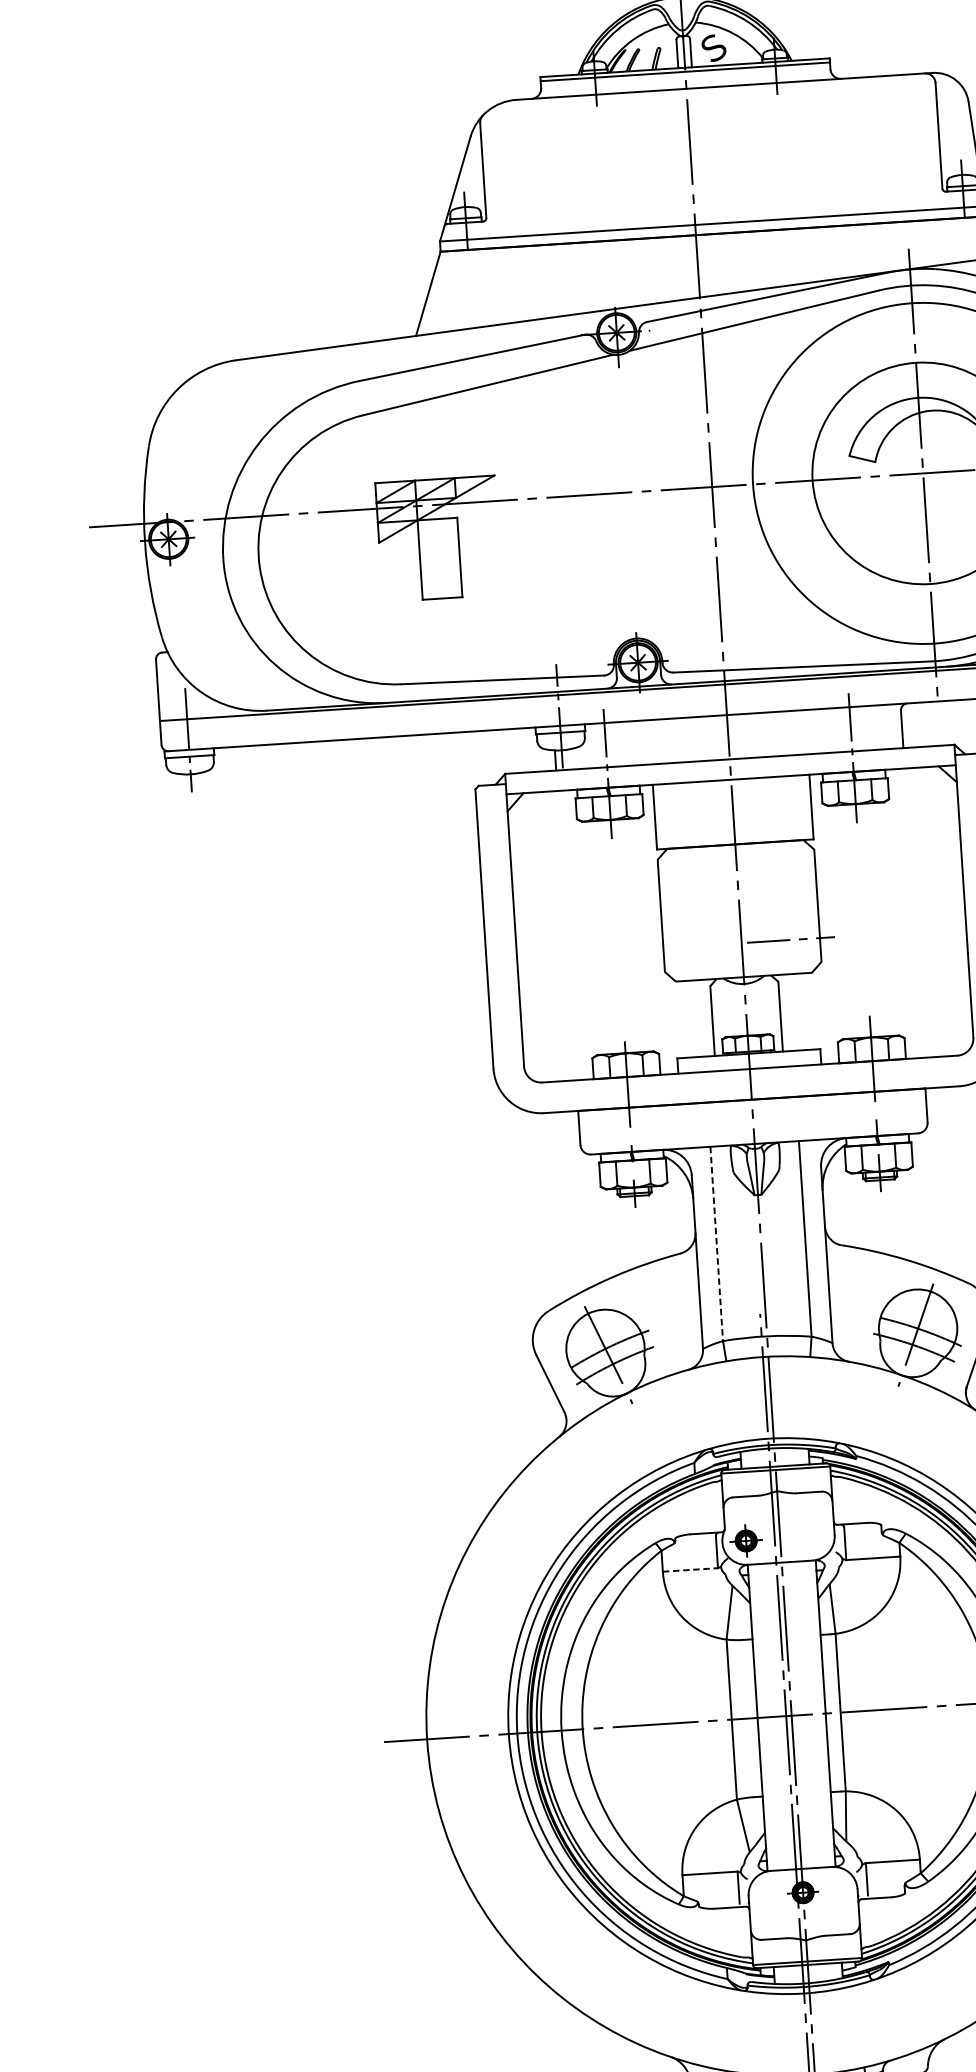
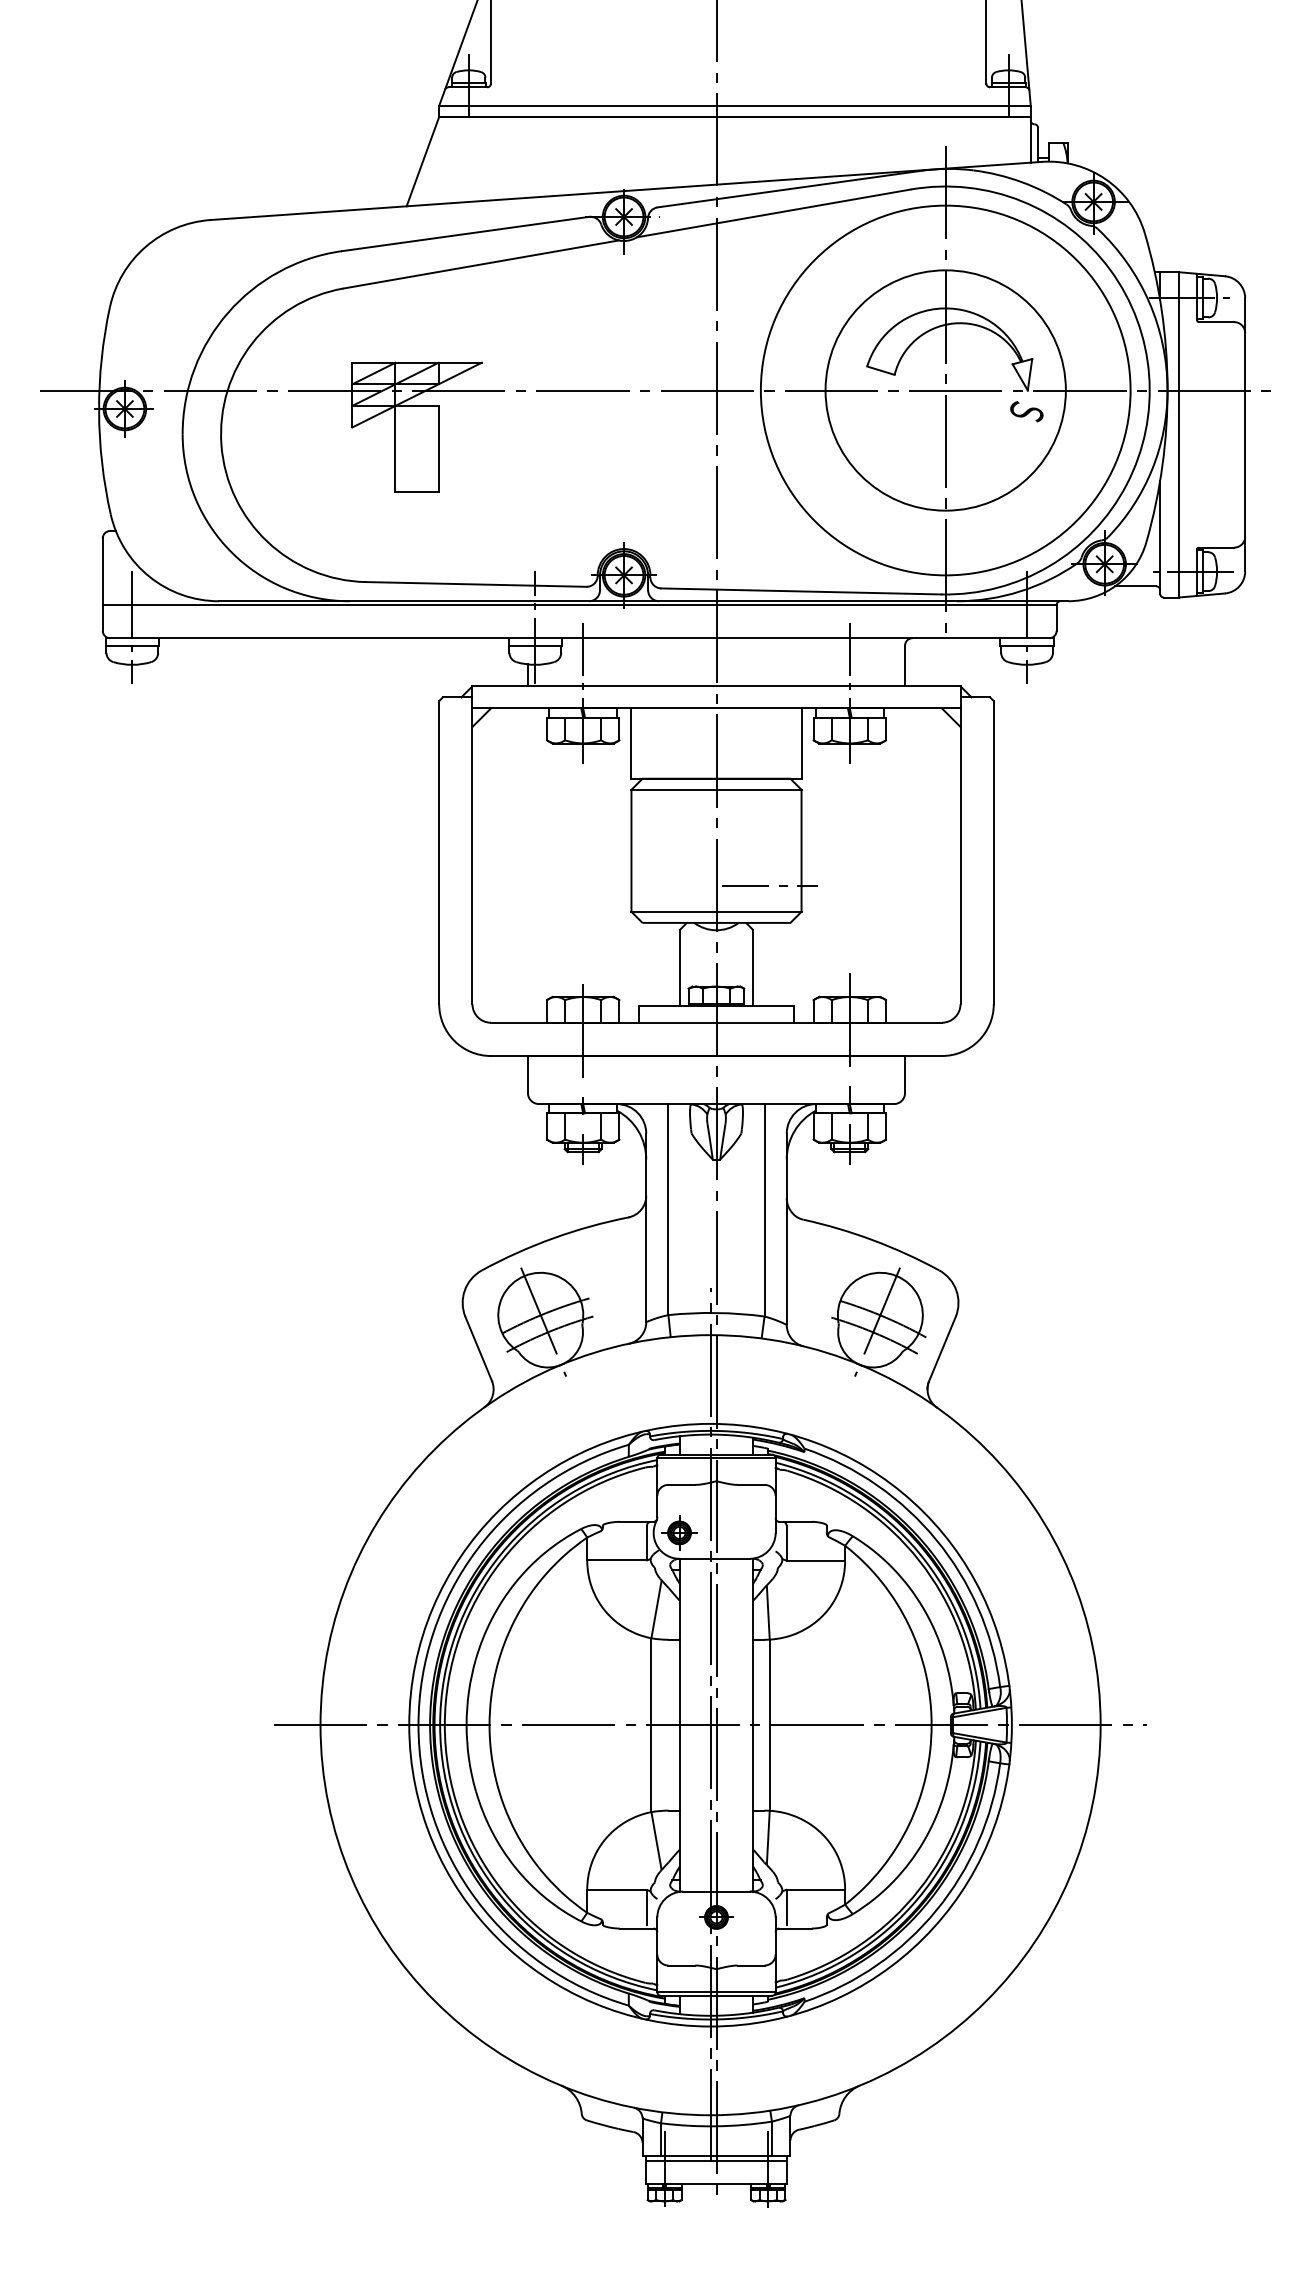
line: (735, 854) -> (716, 789), added
line: (743, 966) -> (716, 911), added
line: (716, 1243) -> (668, 1209), dashed -> solid
line: (690, 1570) -> (617, 1560), dashed -> solid

